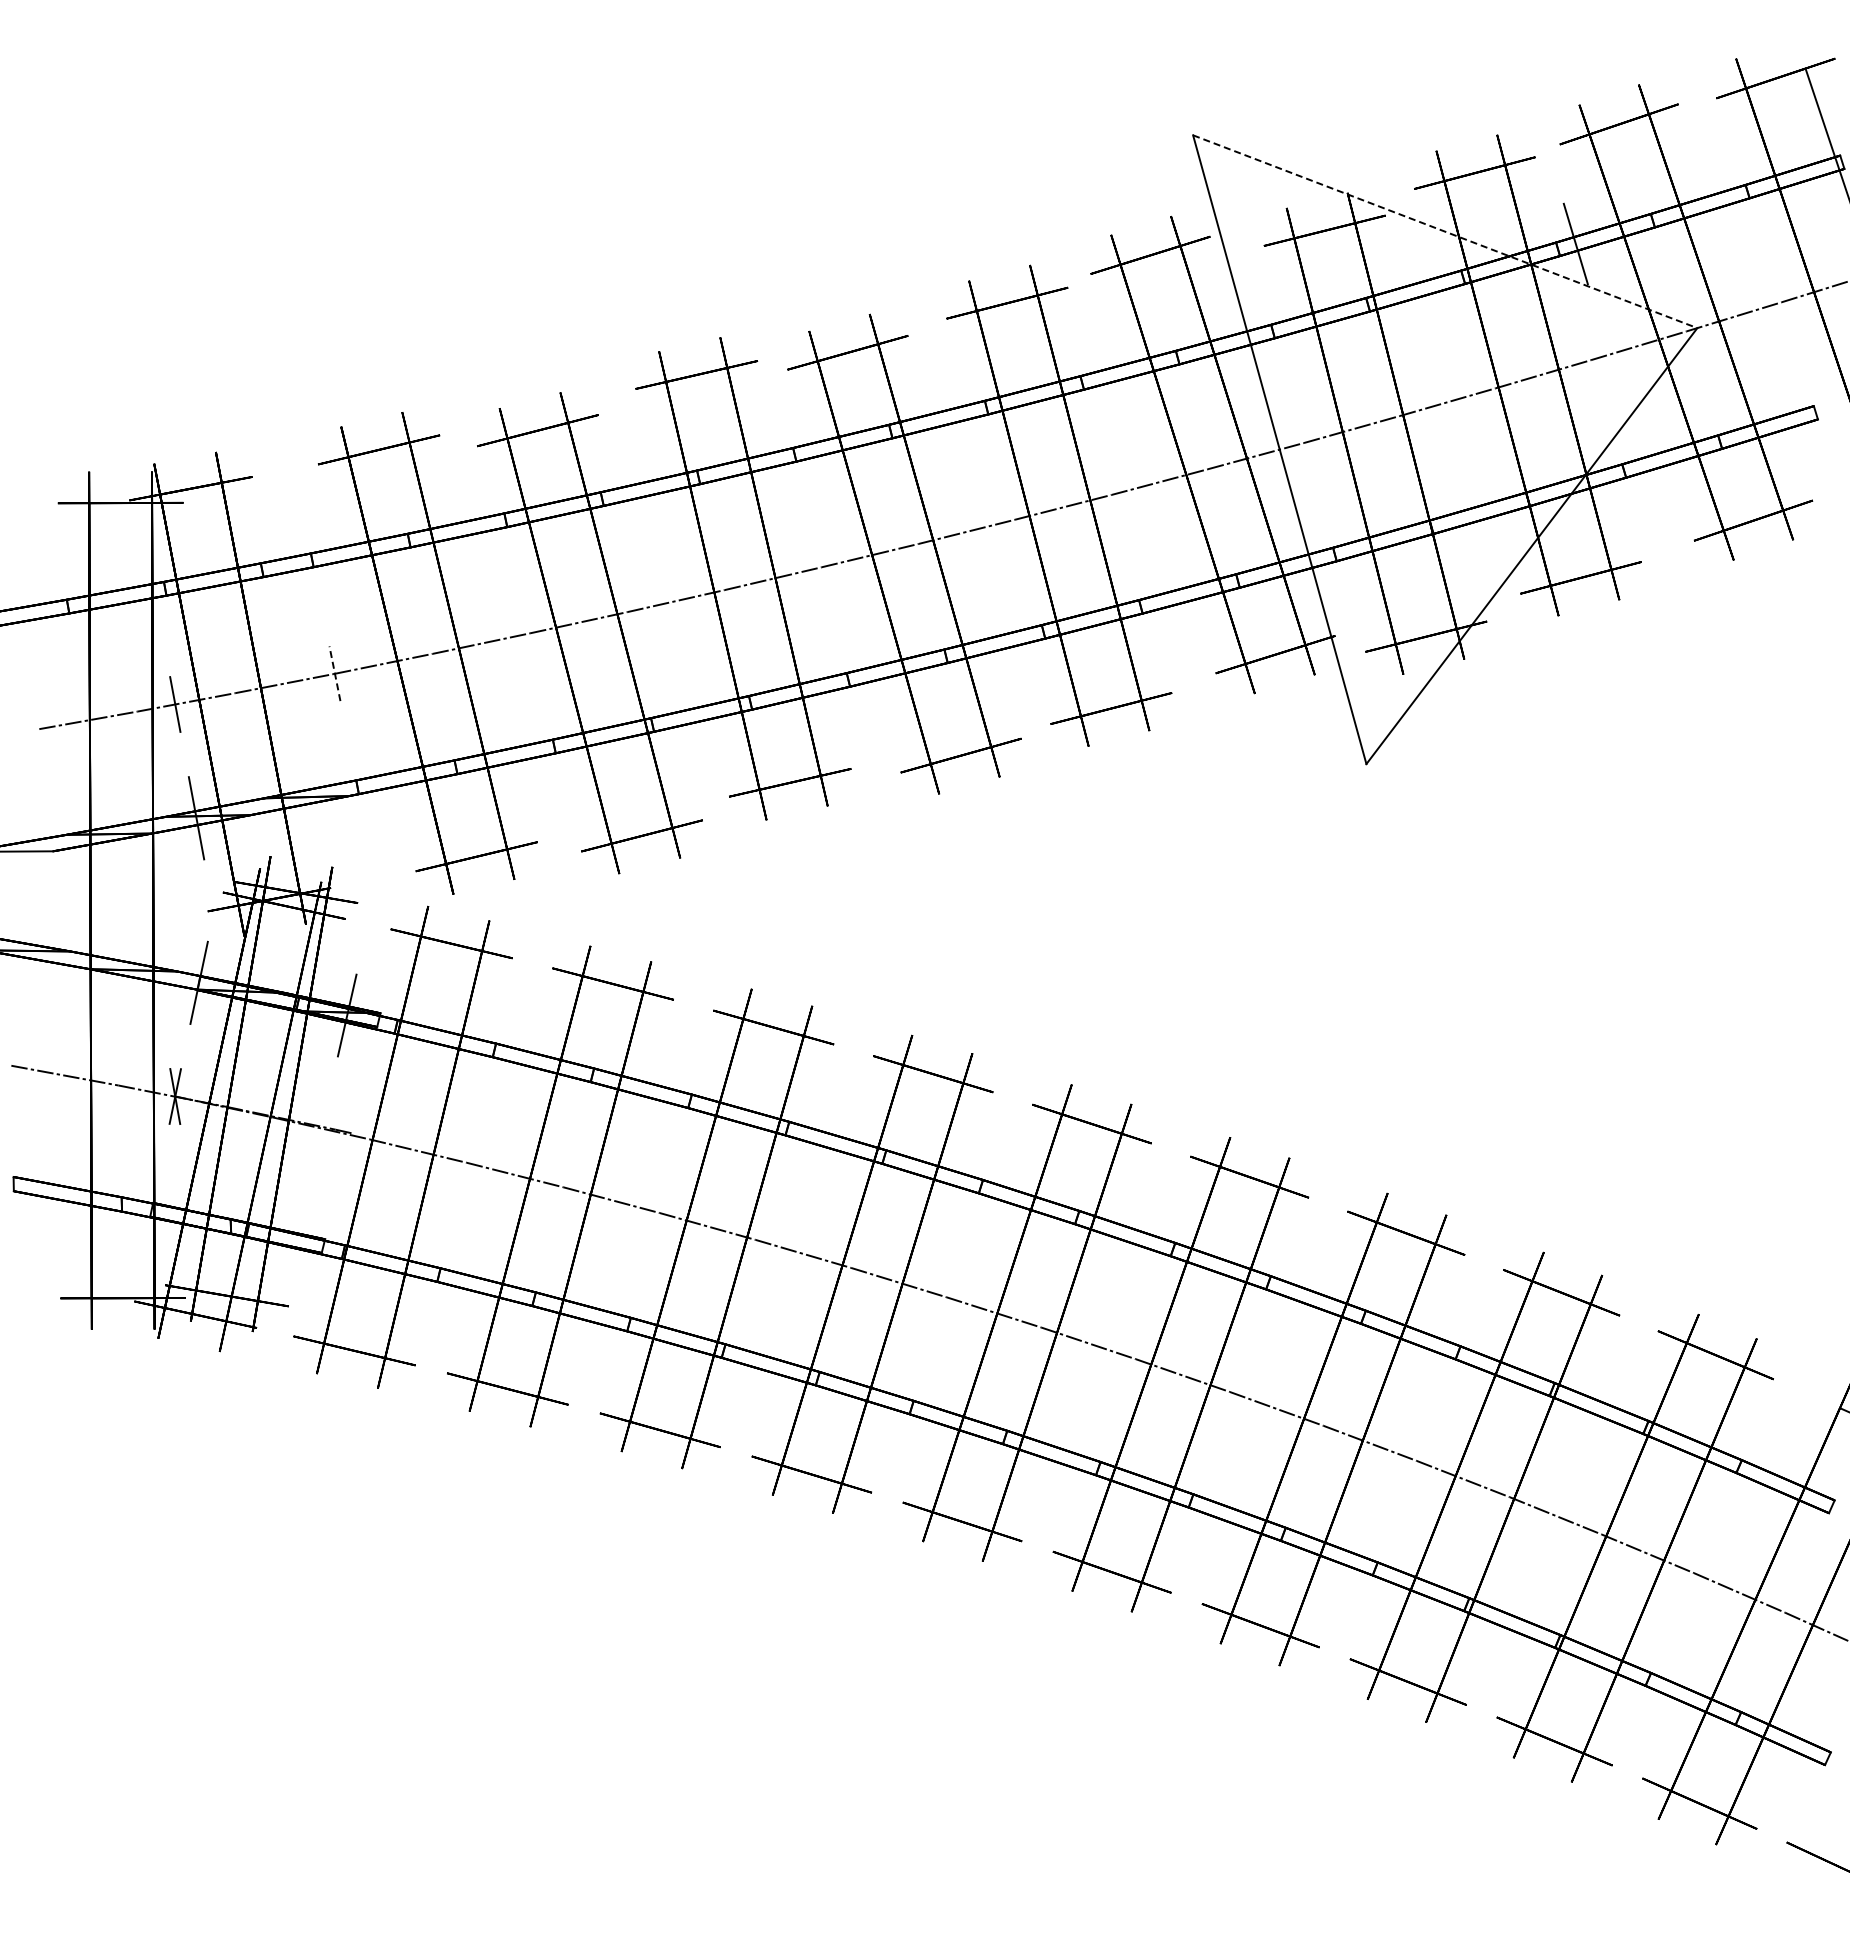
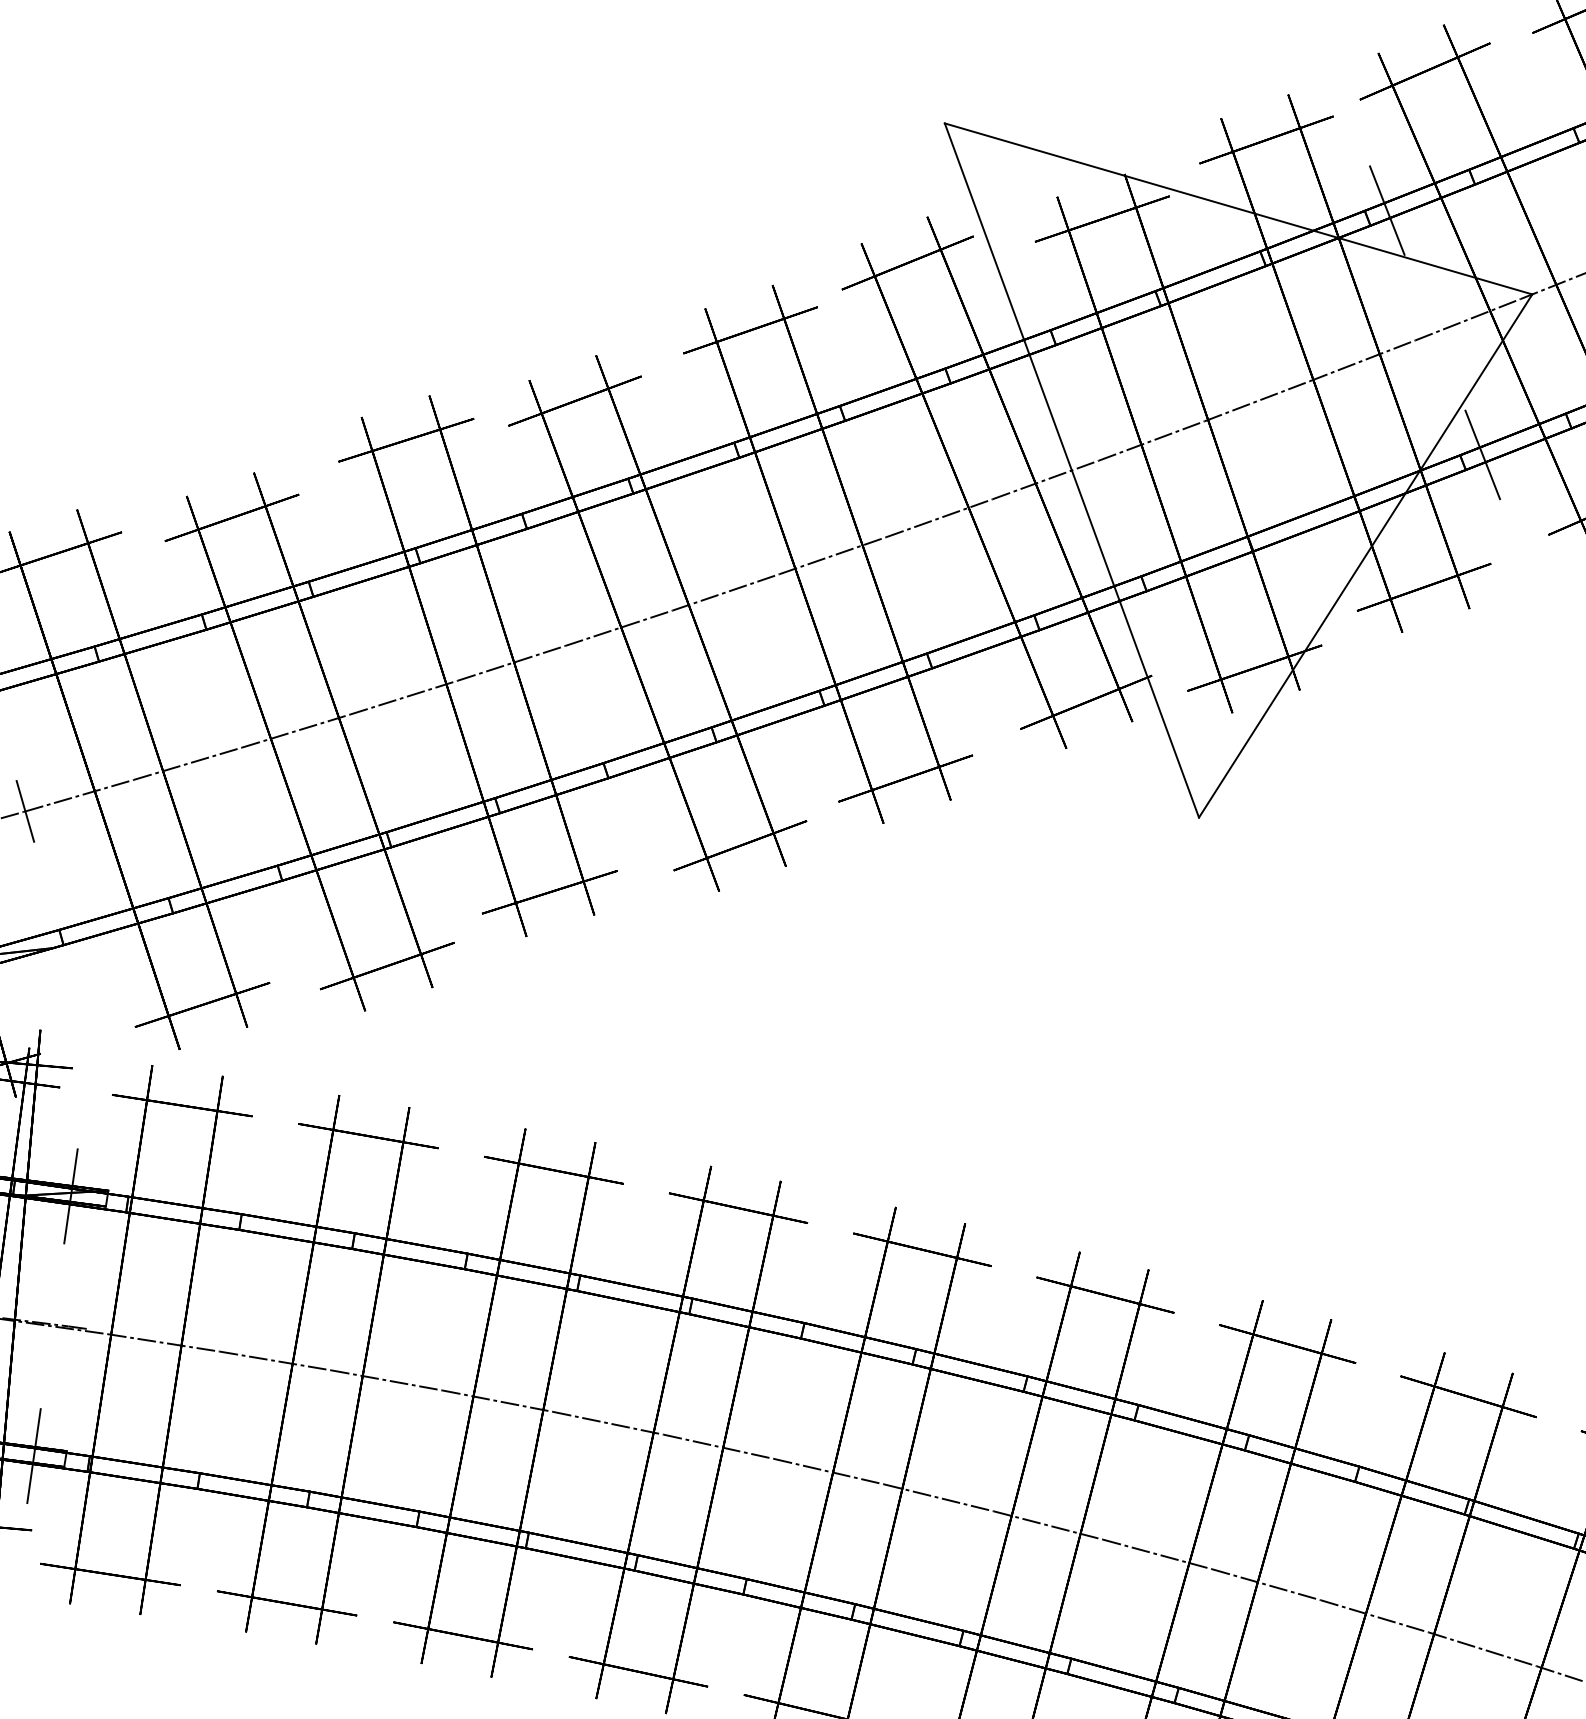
line: (1445, 231) -> (1238, 208), dashed -> solid
line: (1642, 465) -> (1483, 454), added
line: (334, 673) -> (24, 811), dashed -> solid
line: (295, 1241) -> (33, 1456), added

